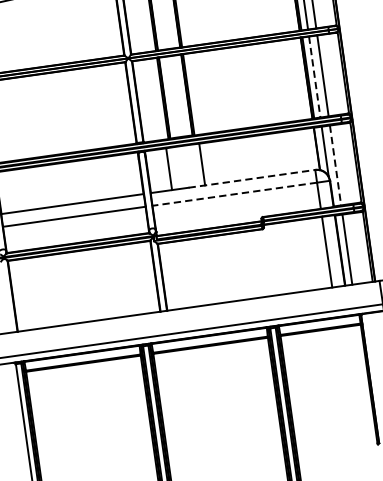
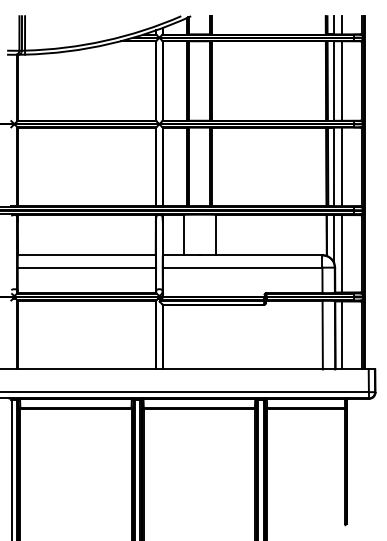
line: (314, 77) -> (334, 167), dashed -> solid
line: (335, 165) -> (342, 253), dashed -> solid
line: (252, 178) -> (261, 255), dashed -> solid
line: (234, 194) -> (242, 267), dashed -> solid

